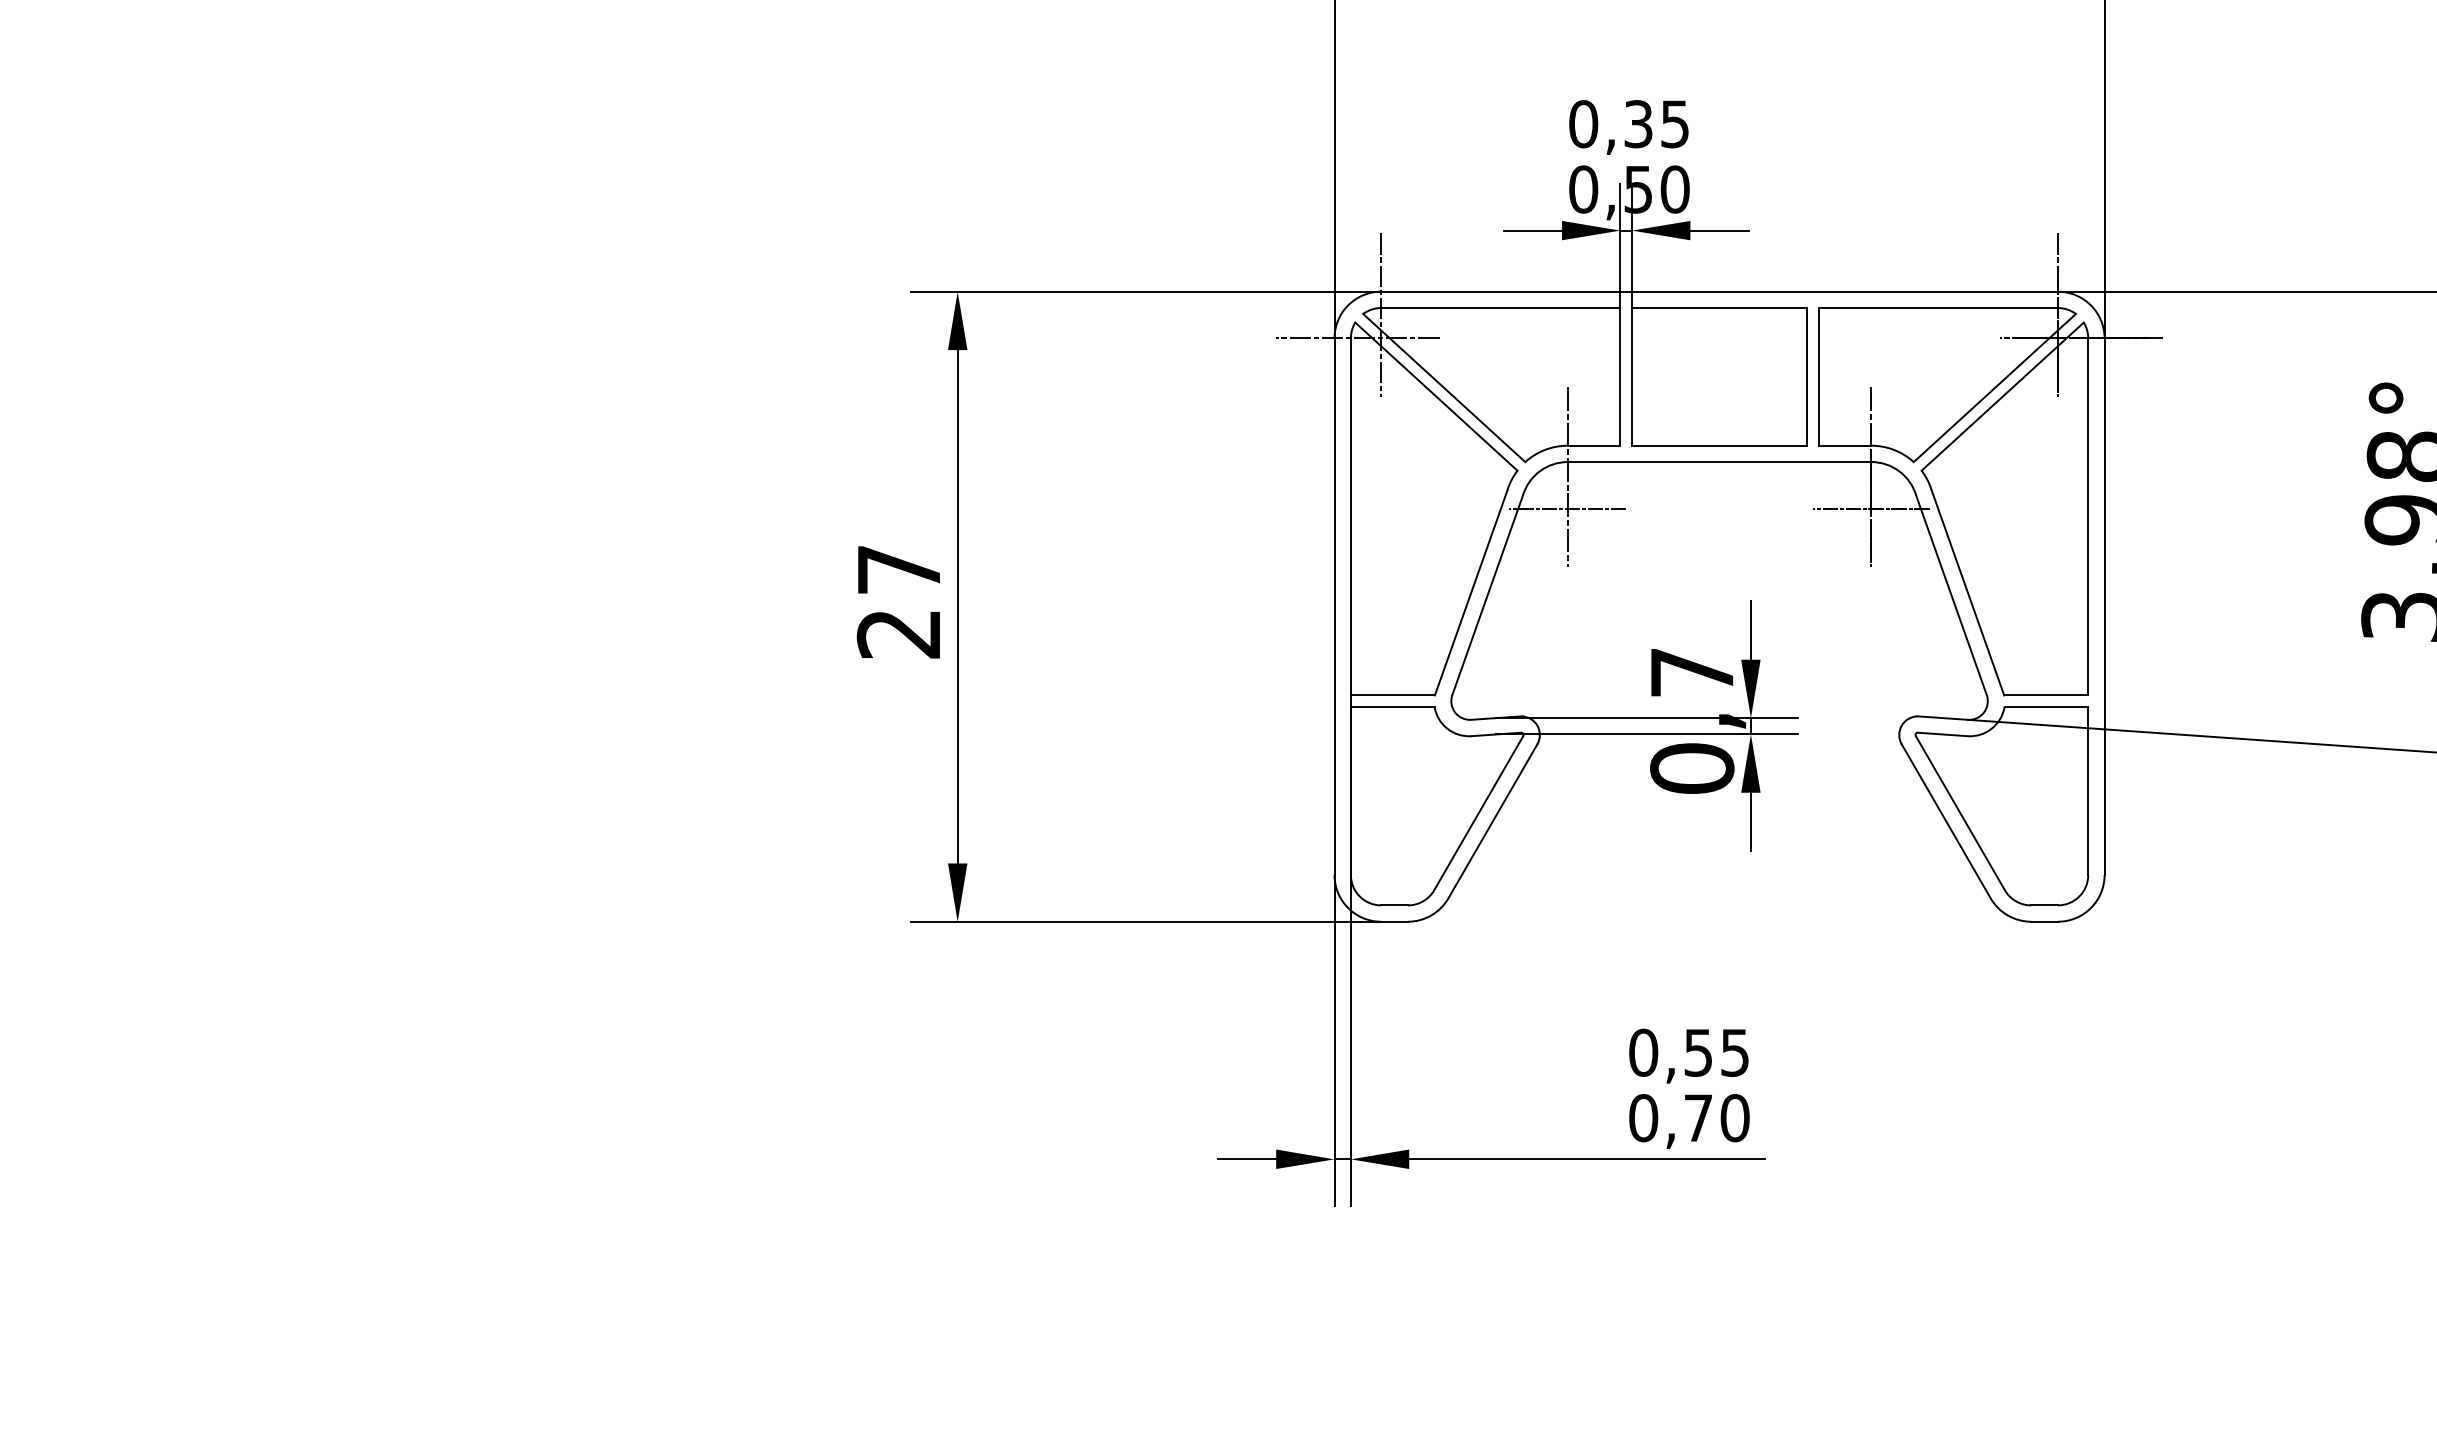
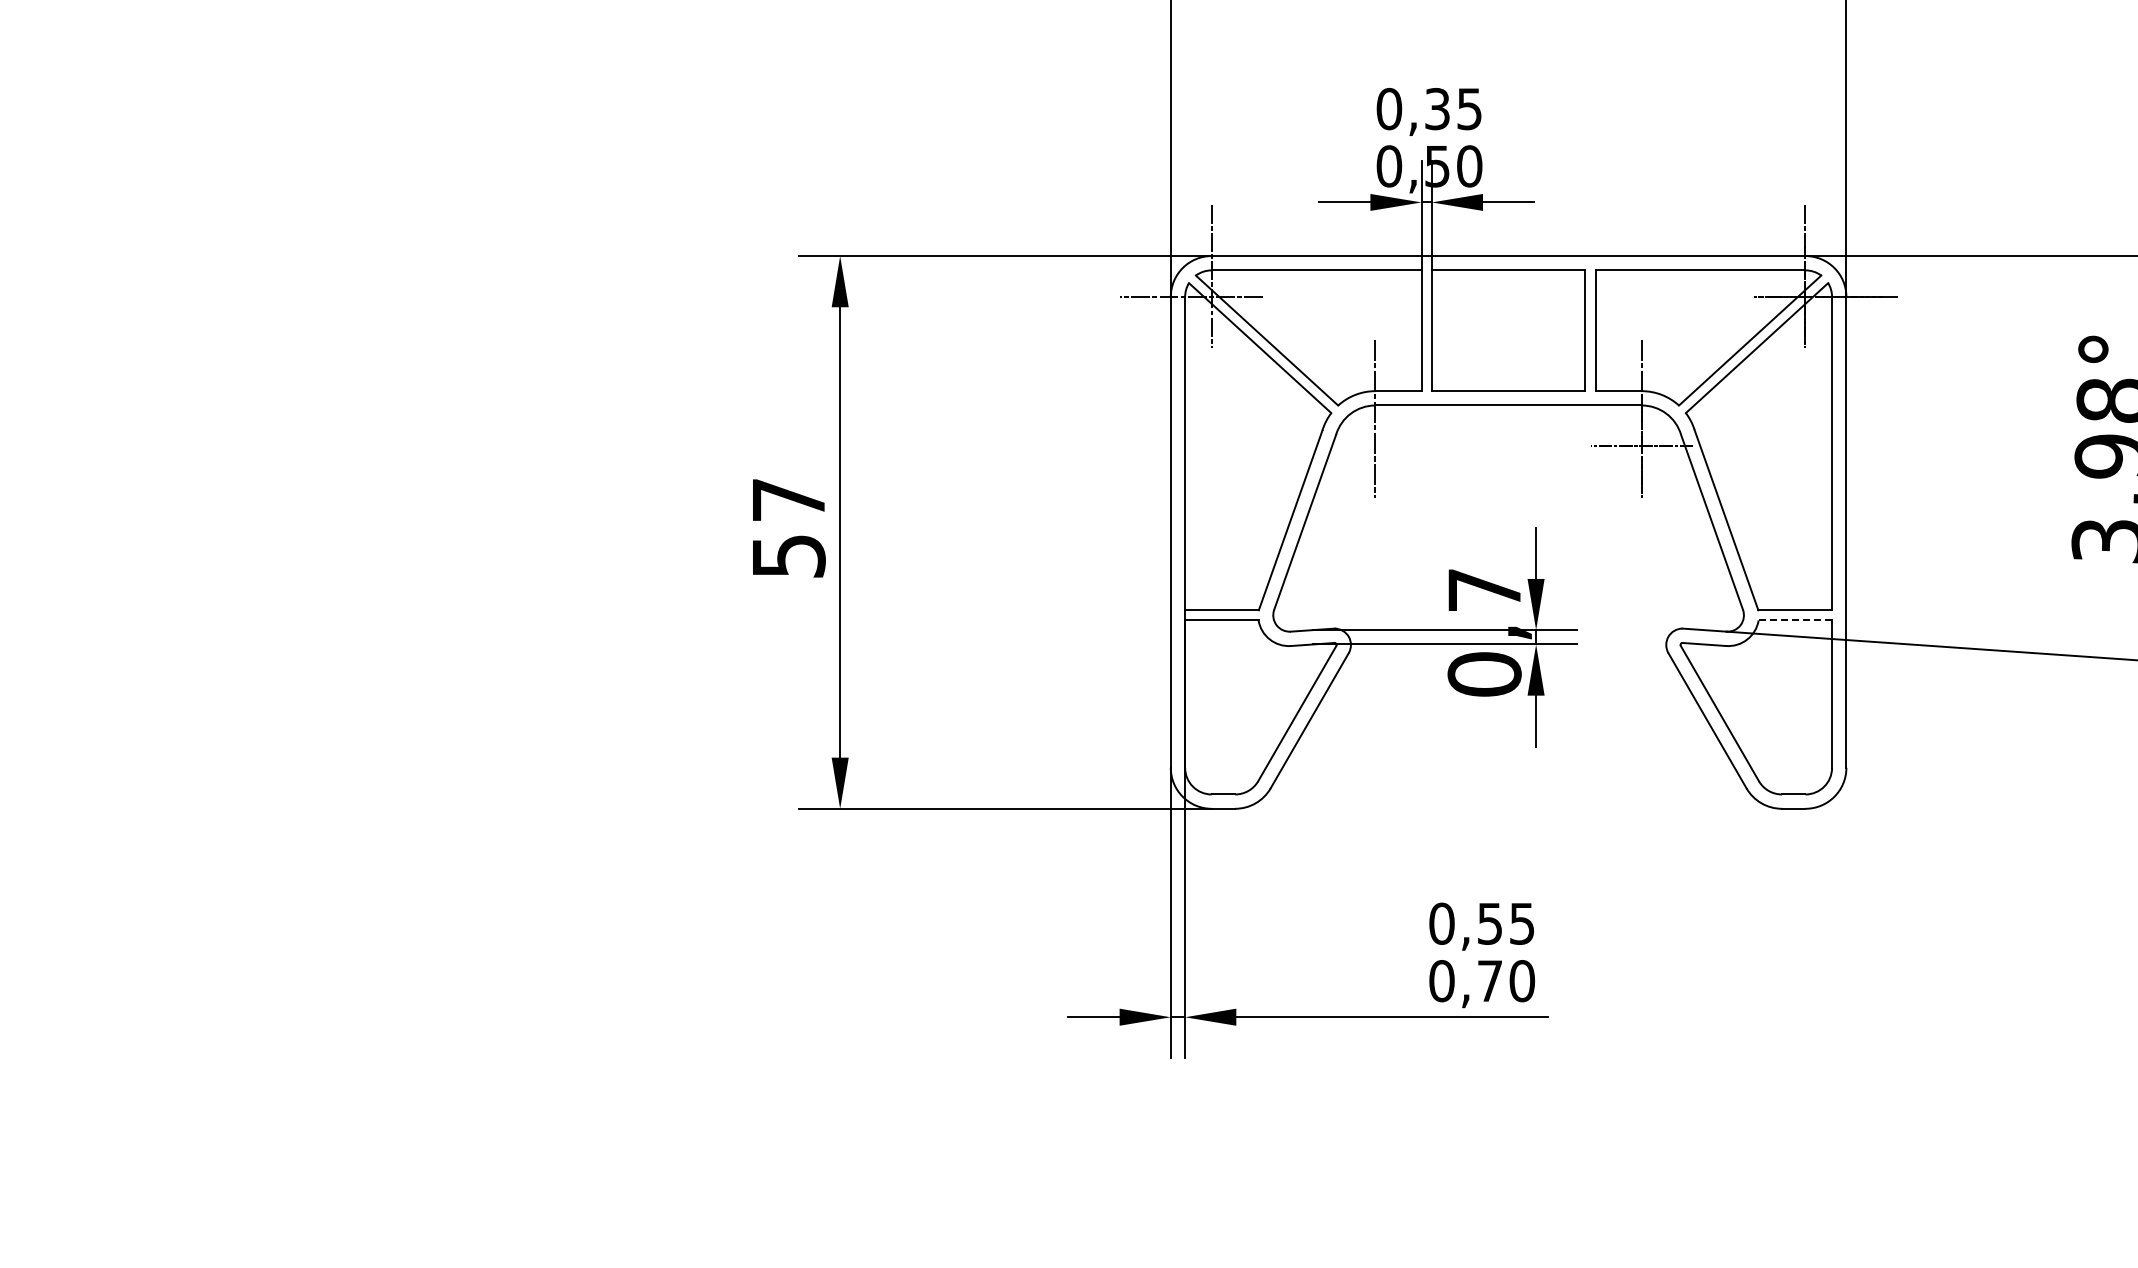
line: (1567, 508) -> (1375, 446), removed
text: (898, 634) -> (788, 556), 27 -> 57
line: (2046, 707) -> (1795, 620), solid -> dashed

